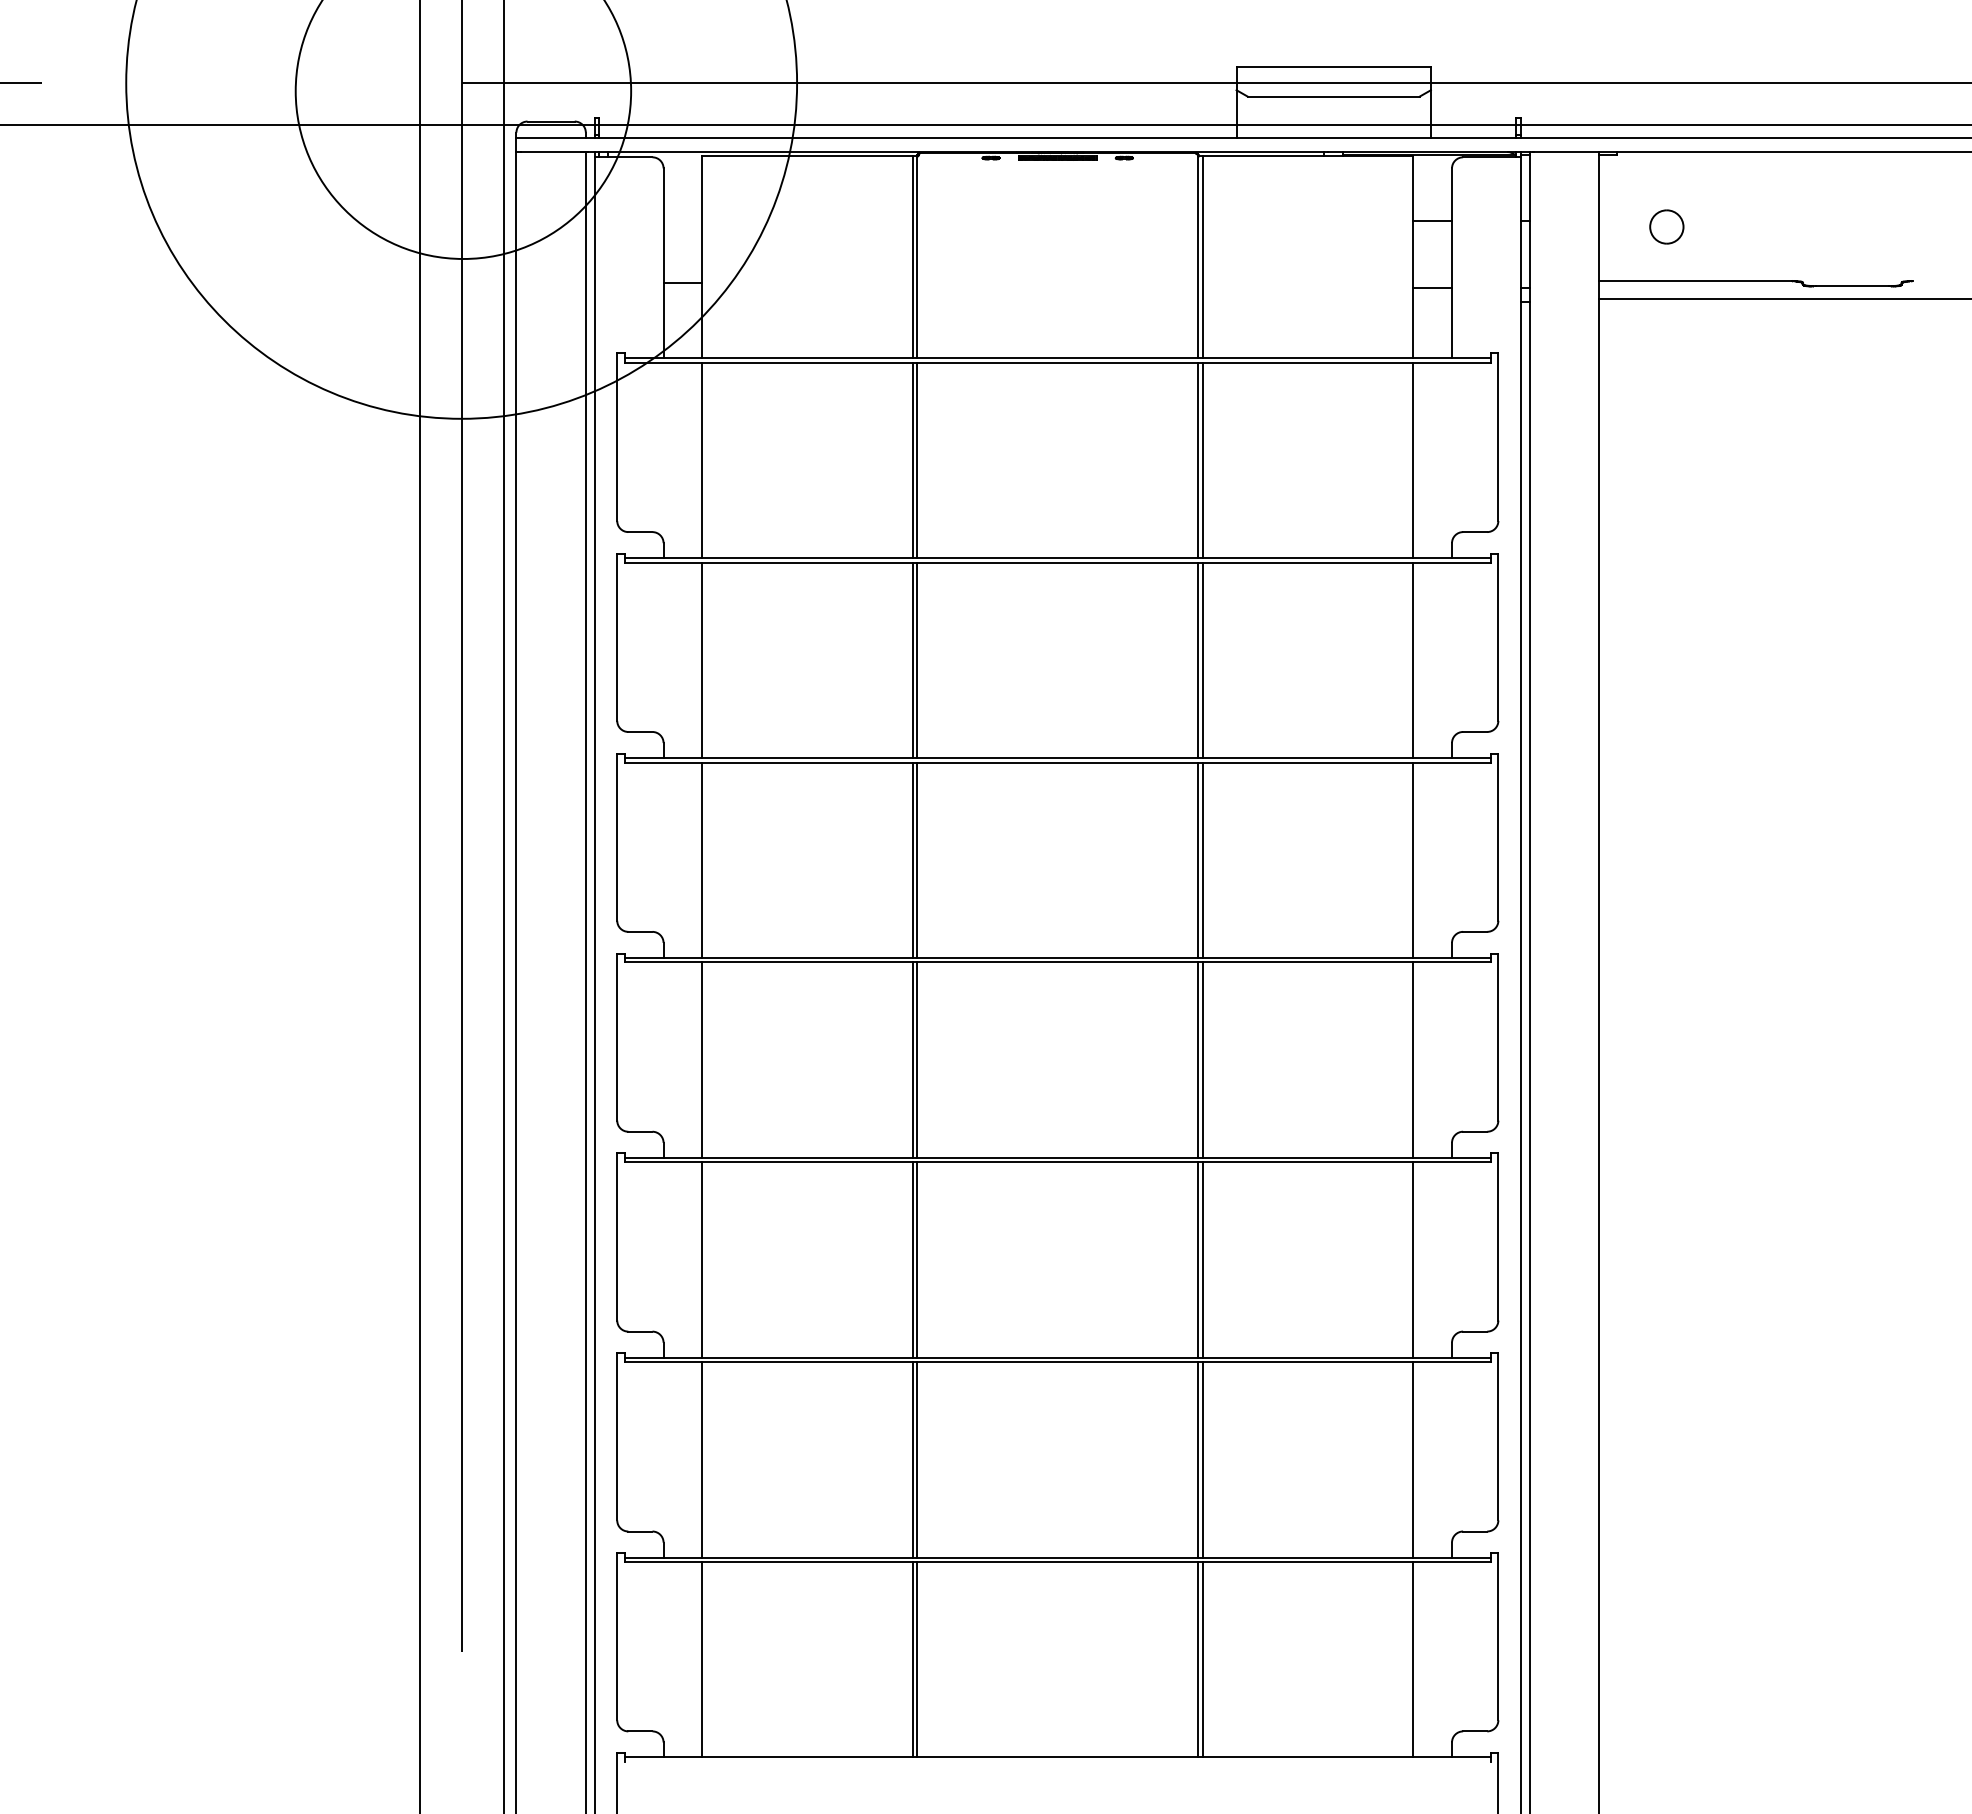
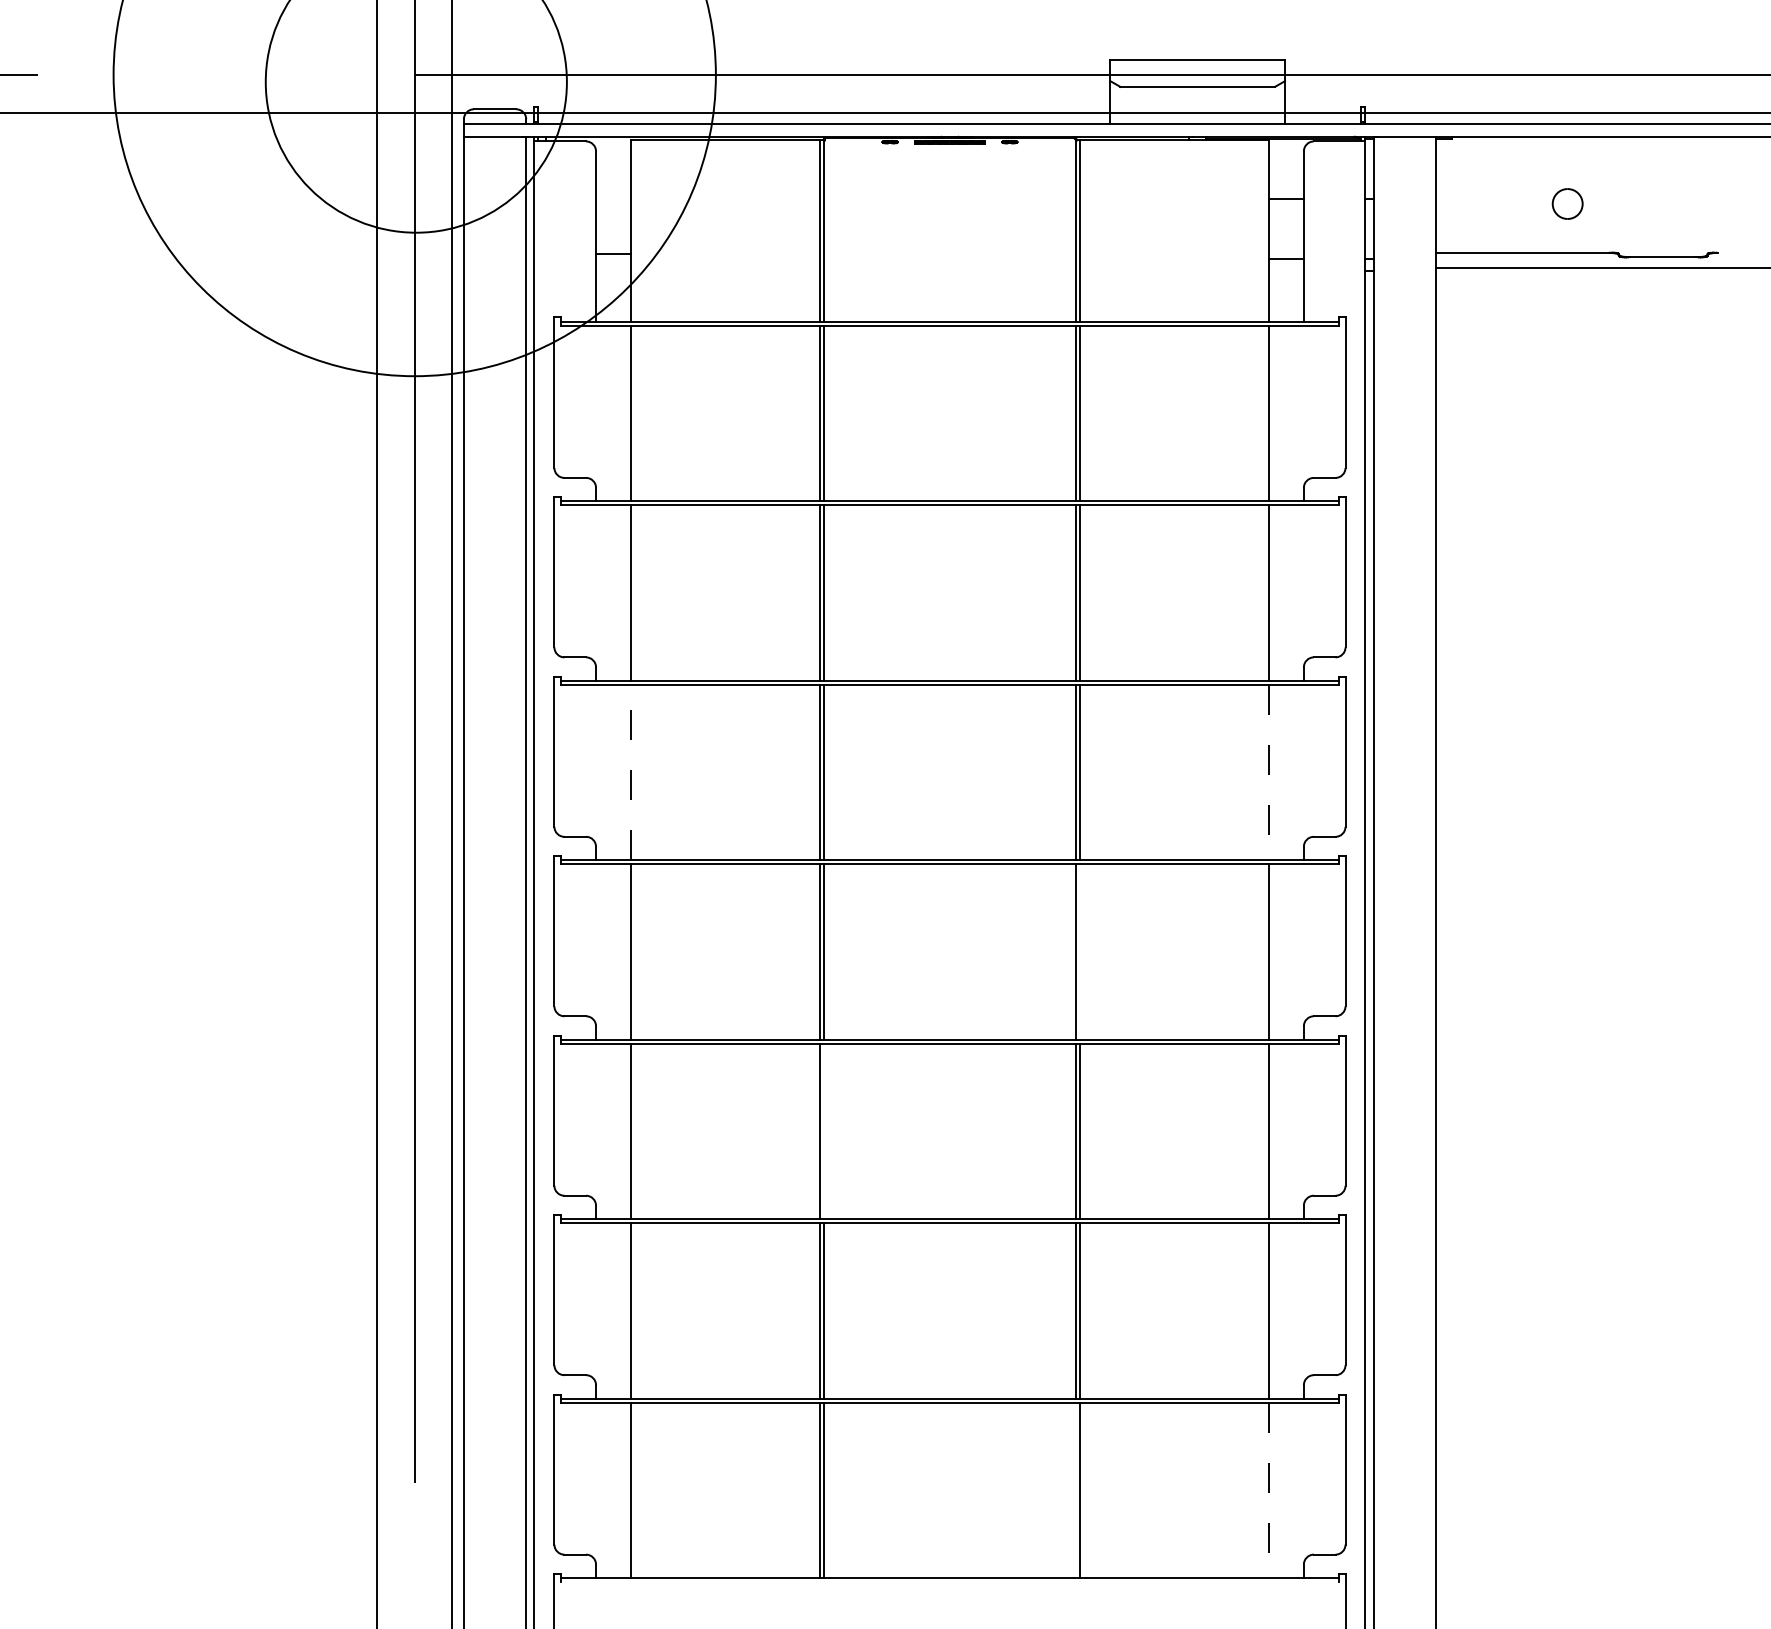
part: (1666, 226) -> (1567, 203), moved
line: (702, 860) -> (630, 772), solid -> dashed
line: (1413, 860) -> (1269, 772), solid -> dashed
line: (1202, 1059) -> (1079, 951), removed
line: (917, 1259) -> (824, 1130), removed
line: (1198, 1659) -> (1076, 1490), removed
line: (1413, 1659) -> (1269, 1490), solid -> dashed

